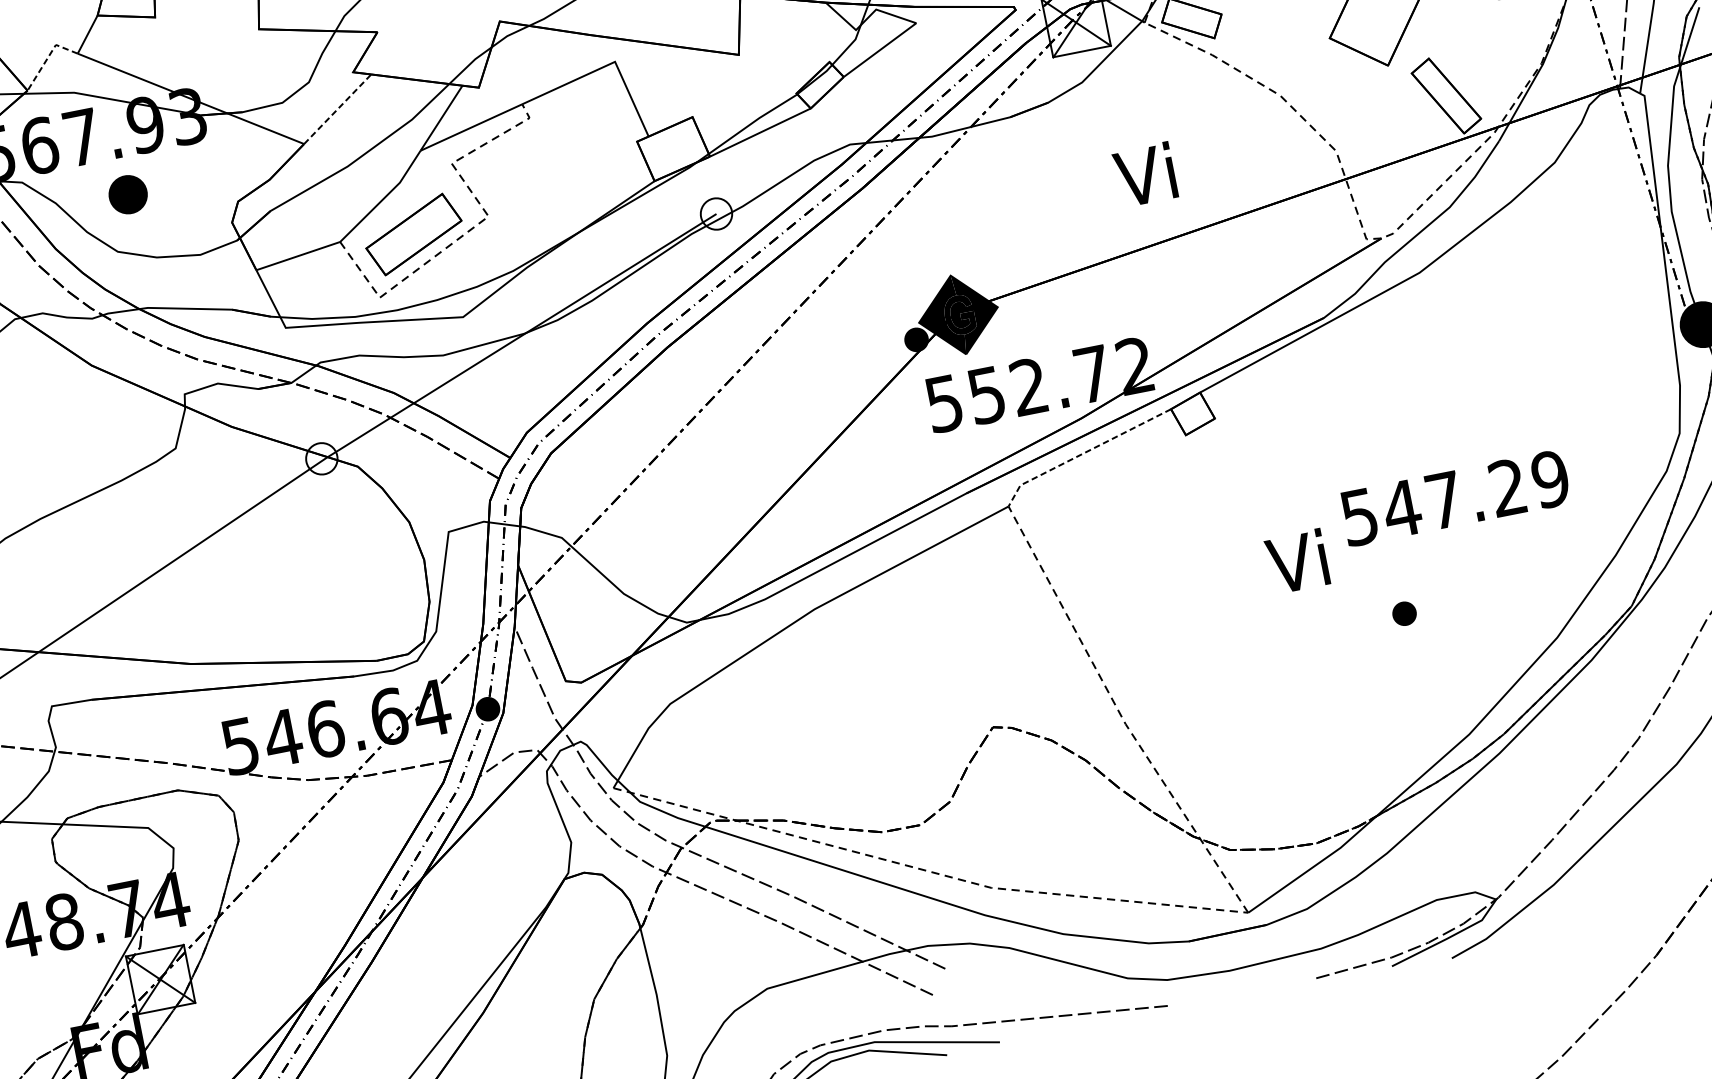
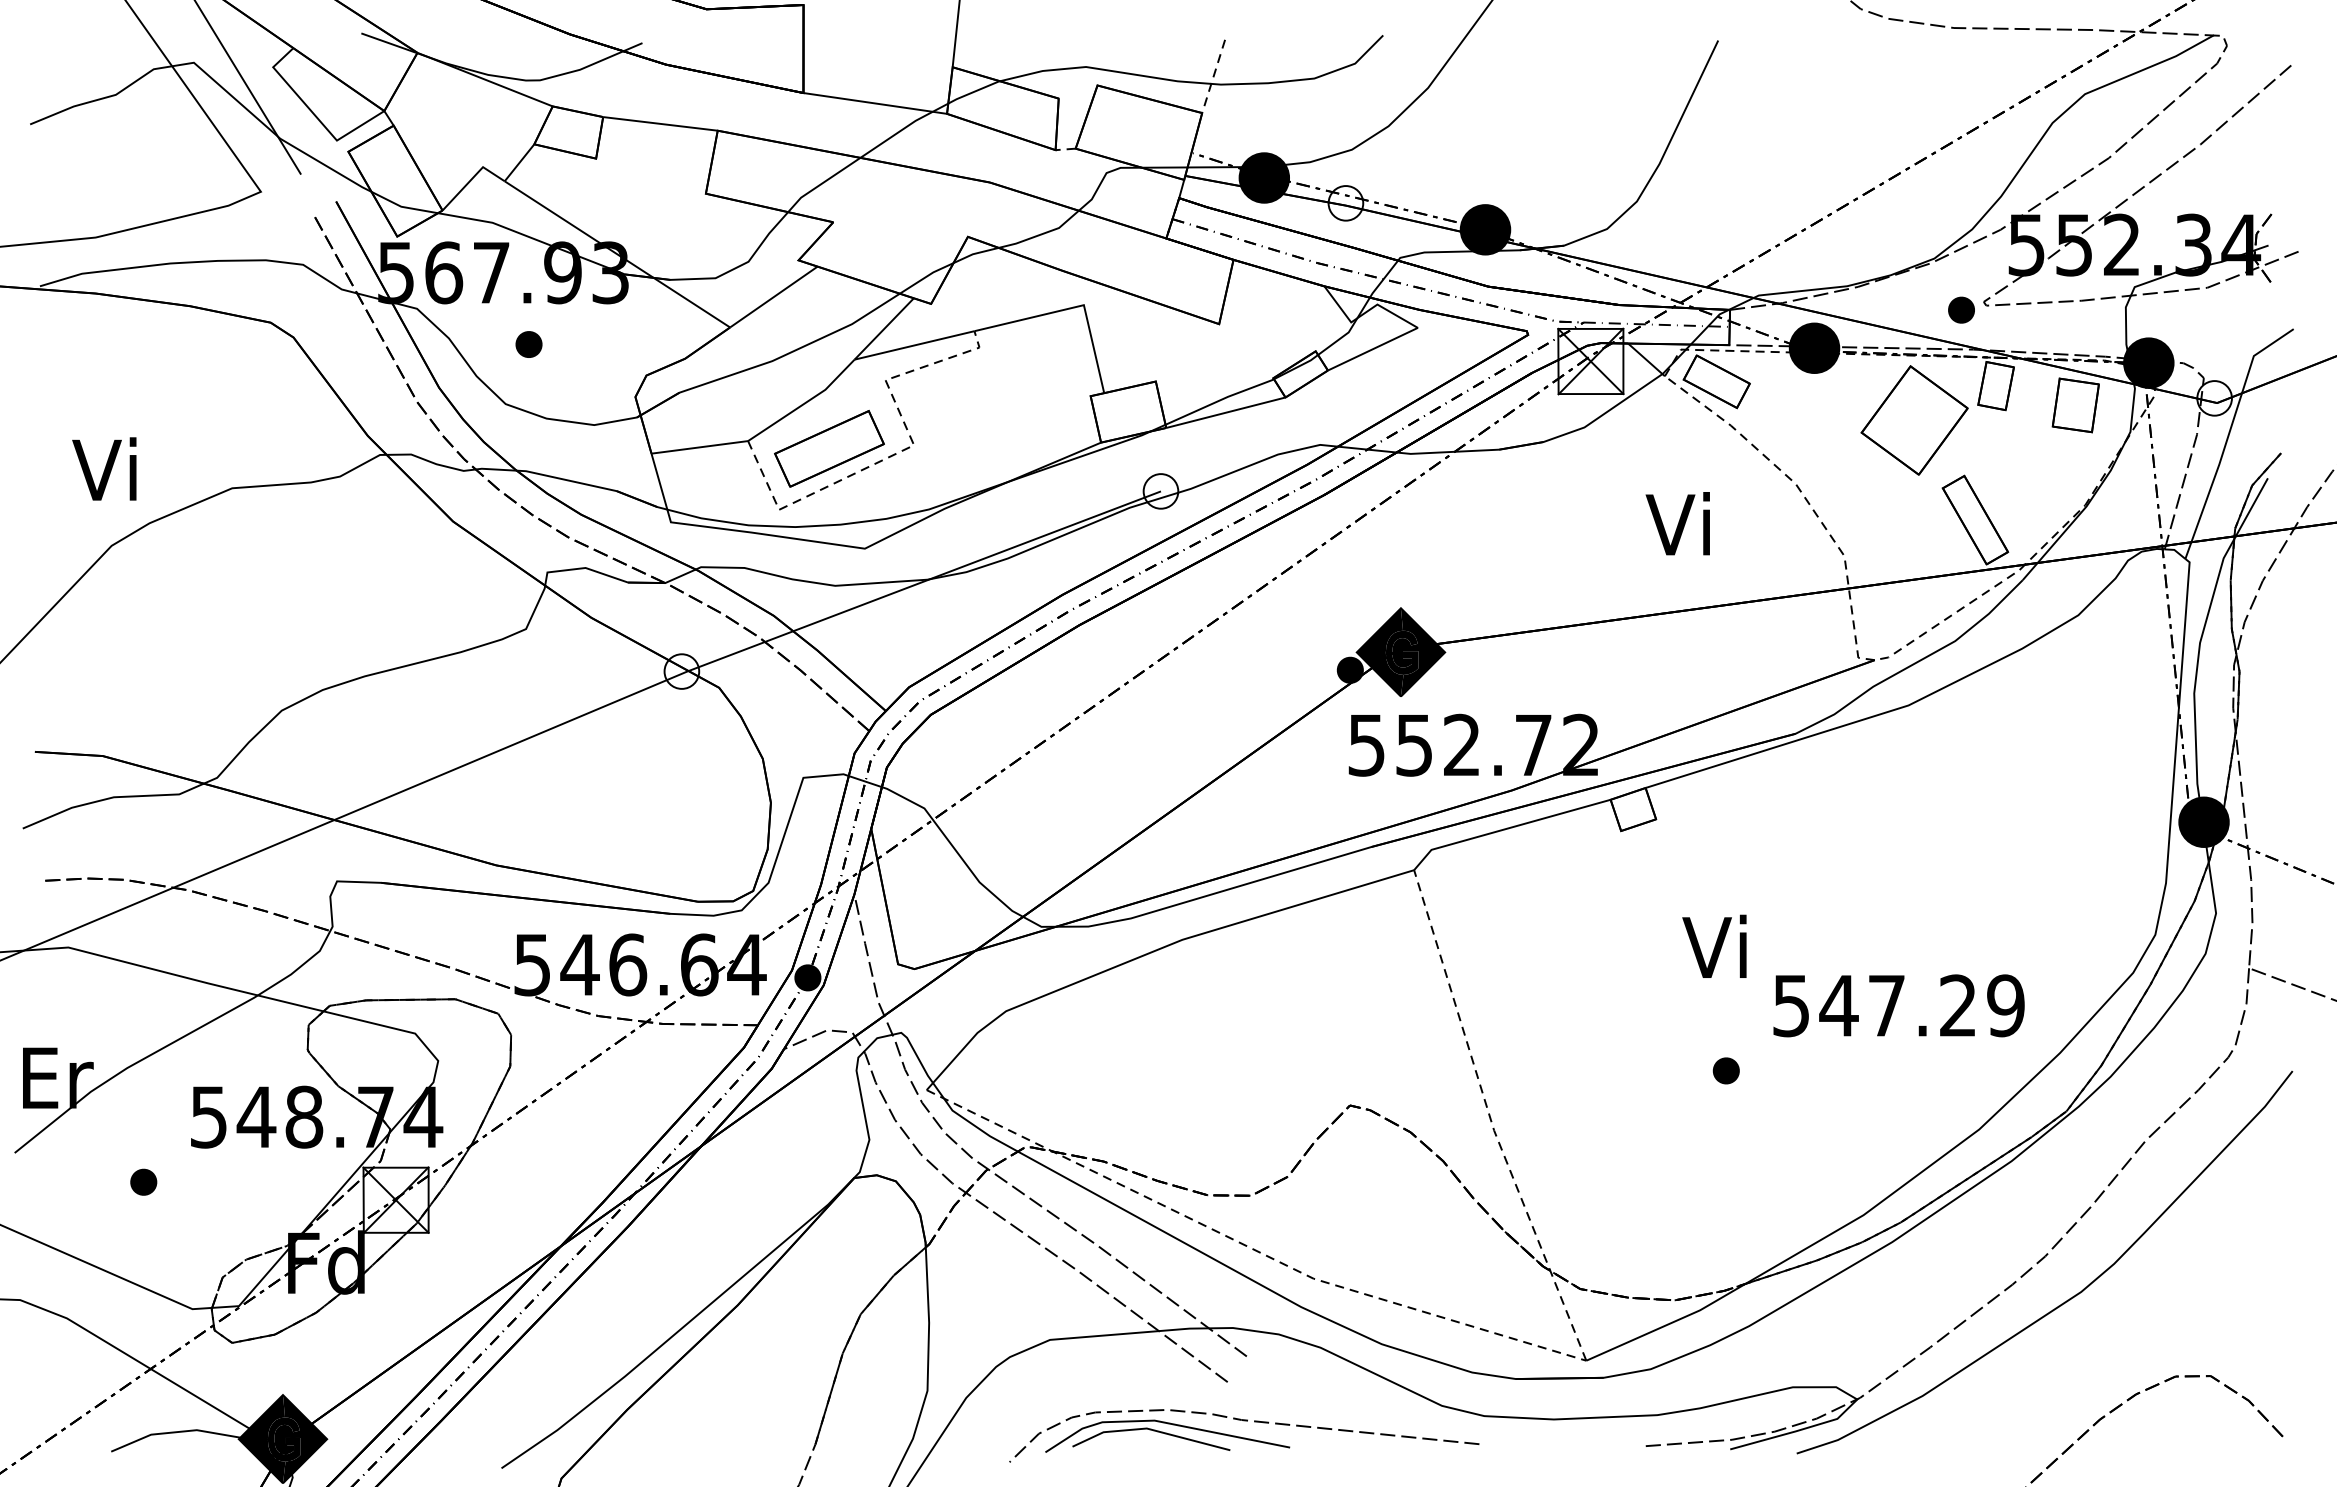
line: (47, 57) -> (471, 179), dashed -> solid
line: (338, 108) -> (774, 296), dashed -> solid
text: (1144, 174) -> (1677, 523), moved
part: (127, 194) -> (528, 344), size x0.62
line: (1084, 452) -> (1507, 828), dashed -> solid
text: (1454, 497) -> (1898, 1005), moved
text: (1297, 560) -> (1714, 945), moved
part: (1403, 613) -> (1725, 1070), moved

